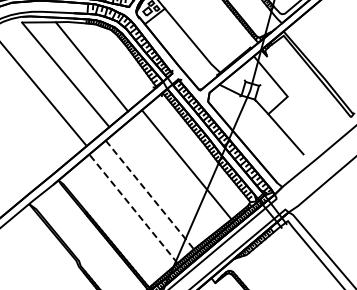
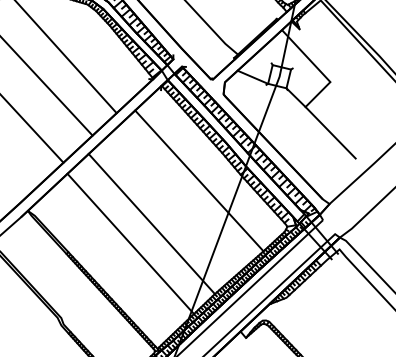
line: (149, 194) -> (151, 223), dashed -> solid
line: (133, 208) -> (130, 243), dashed -> solid

